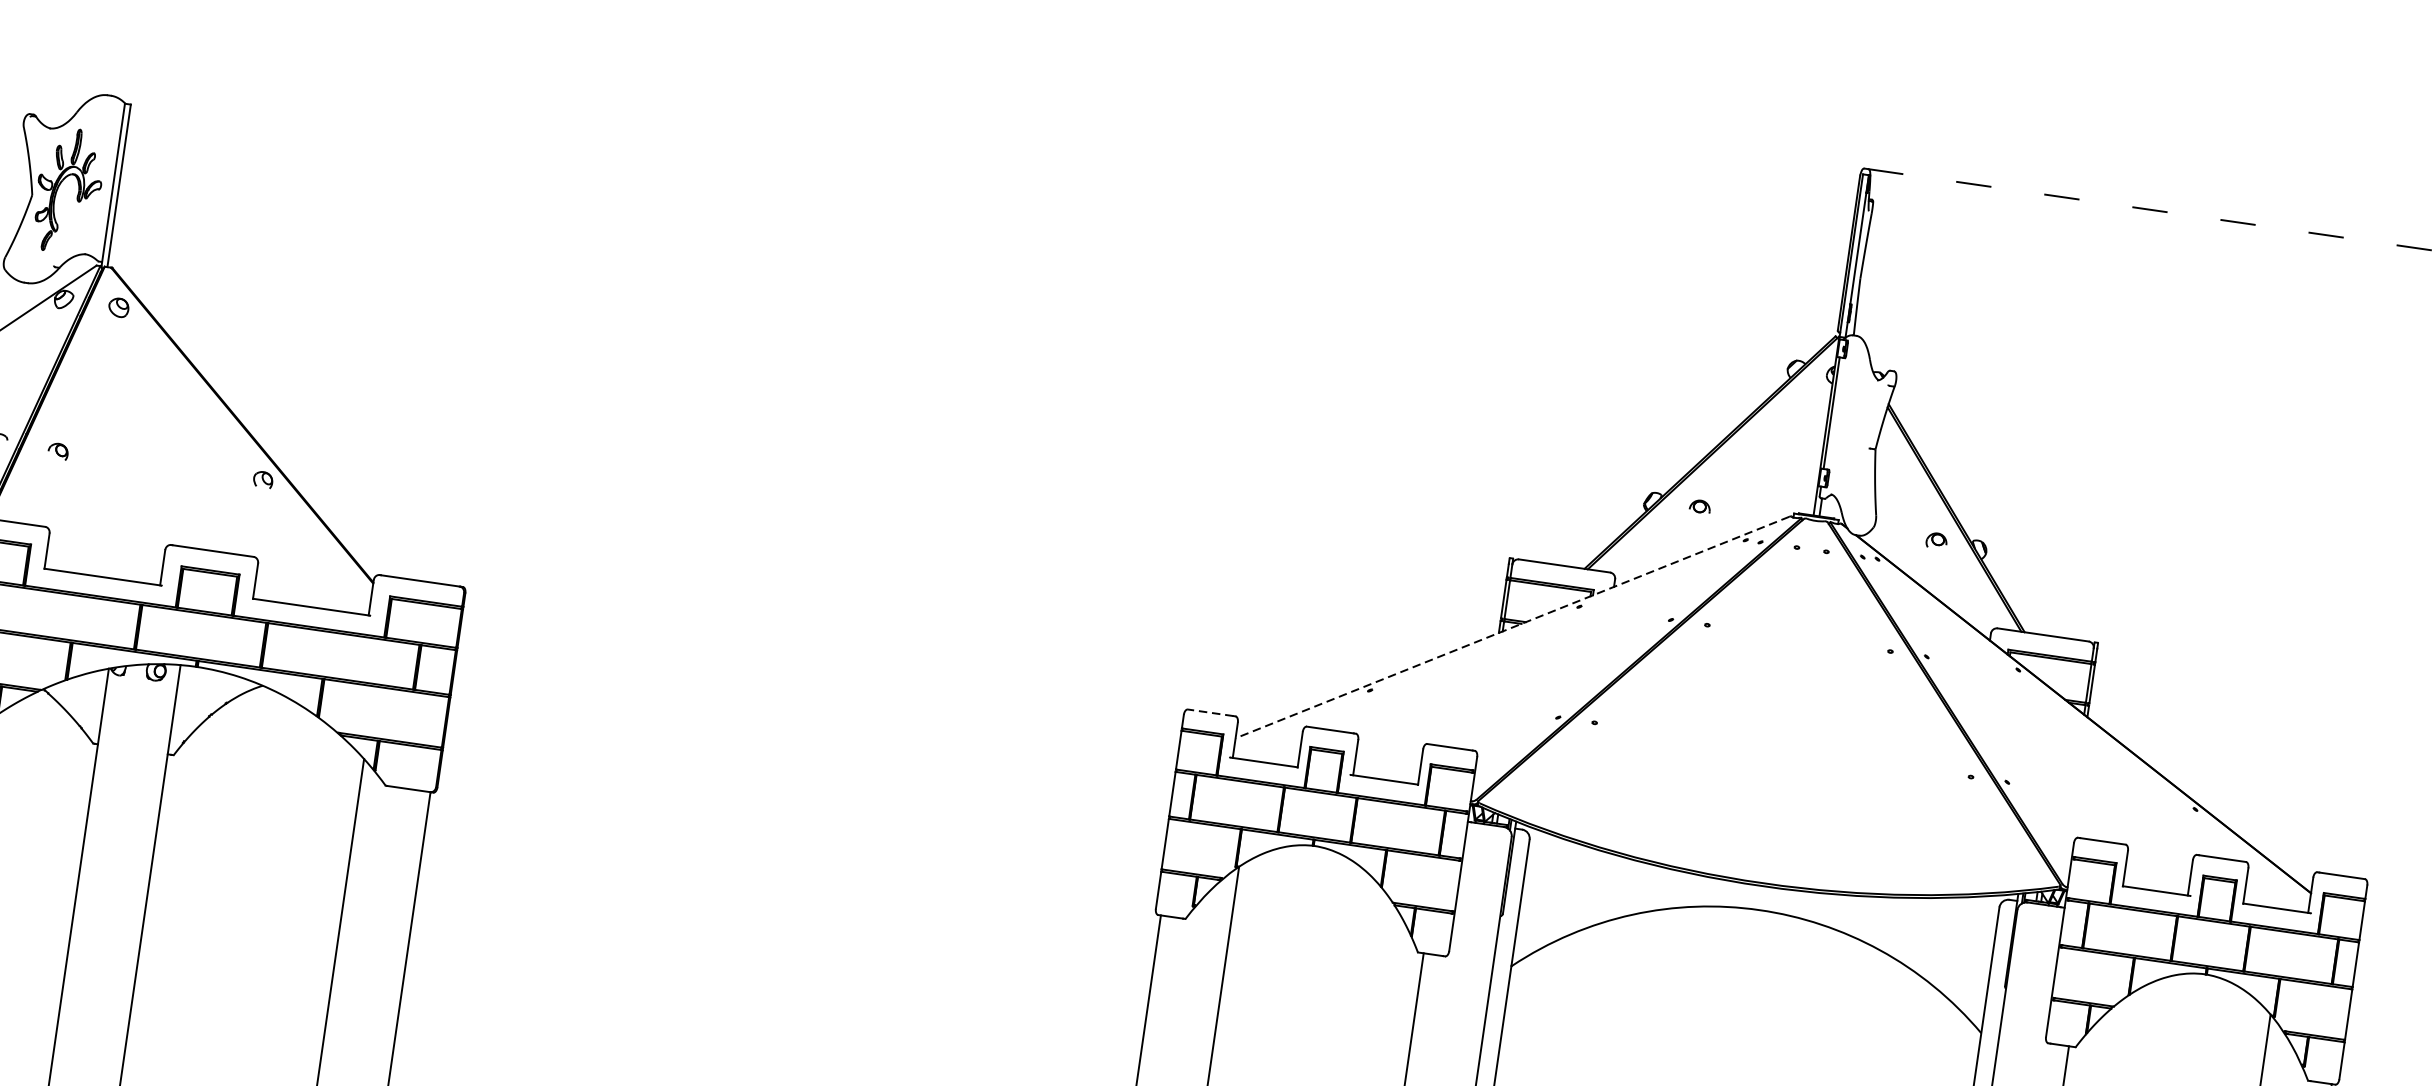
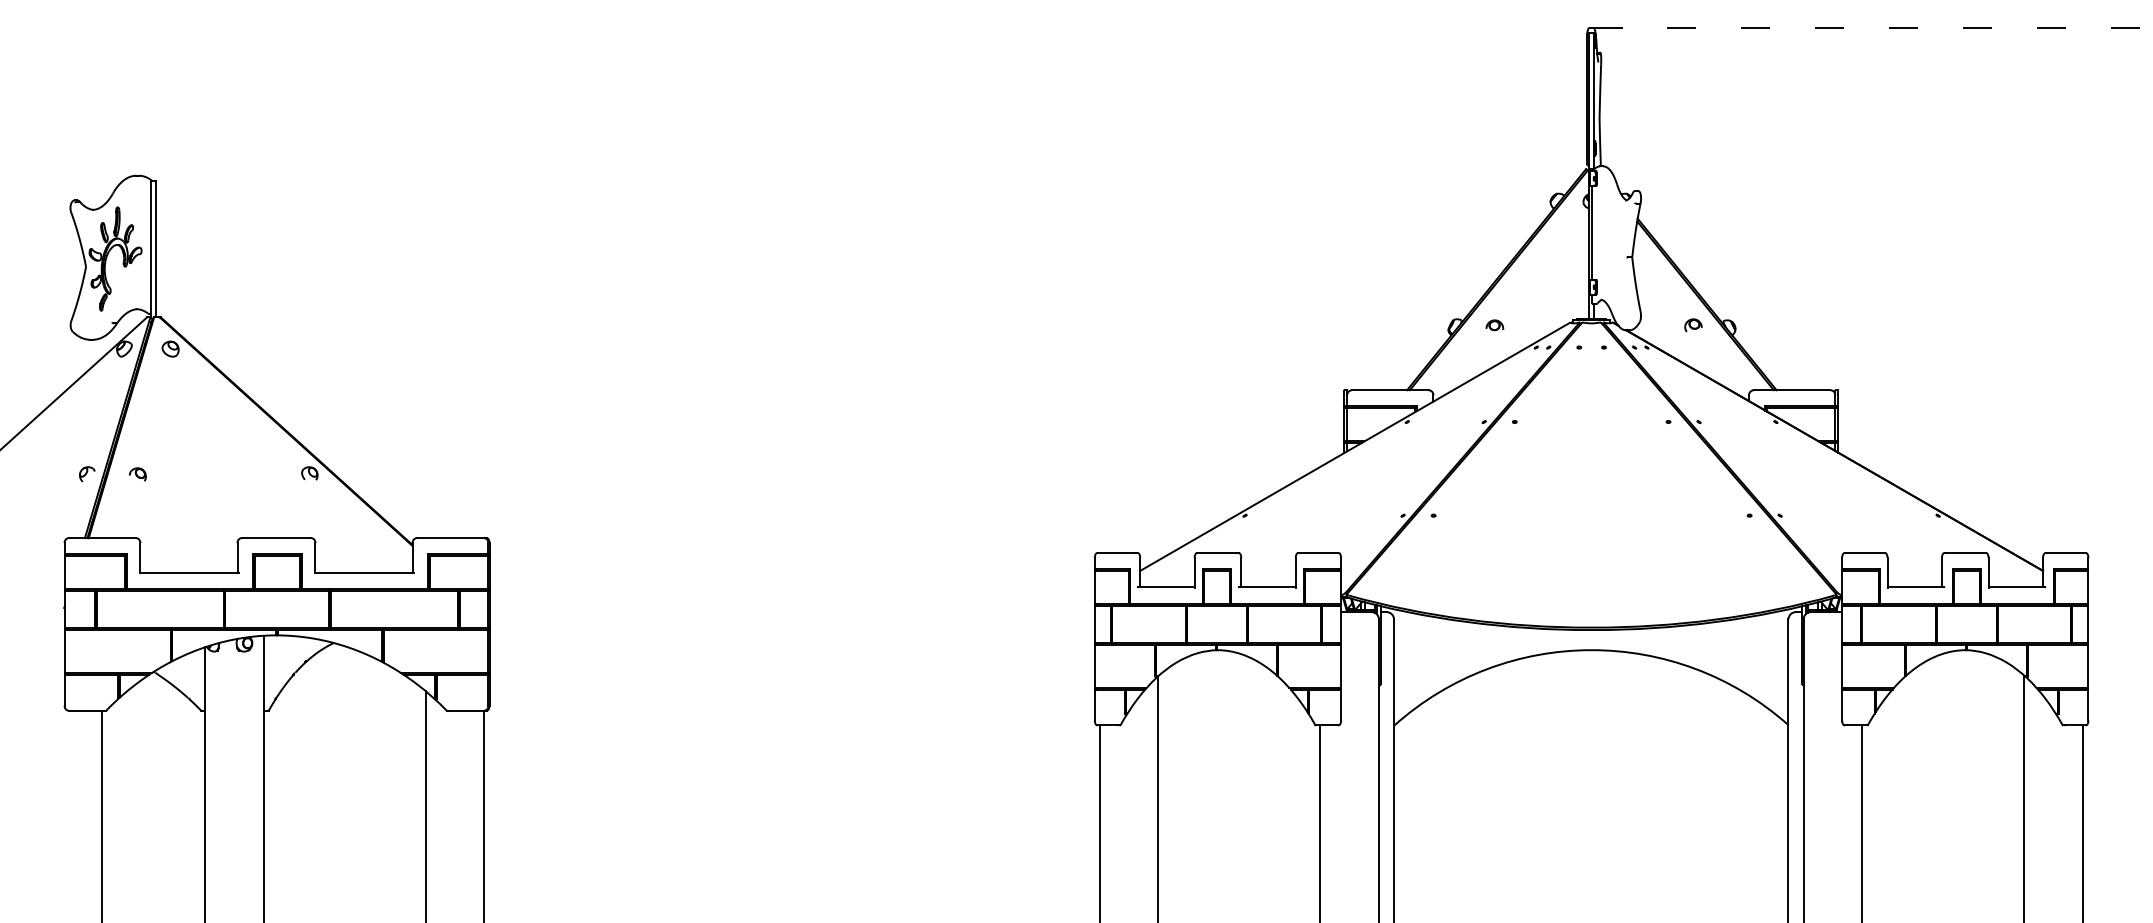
line: (1512, 628) -> (1354, 447), dashed -> solid
line: (1210, 712) -> (1116, 552), dashed -> solid

